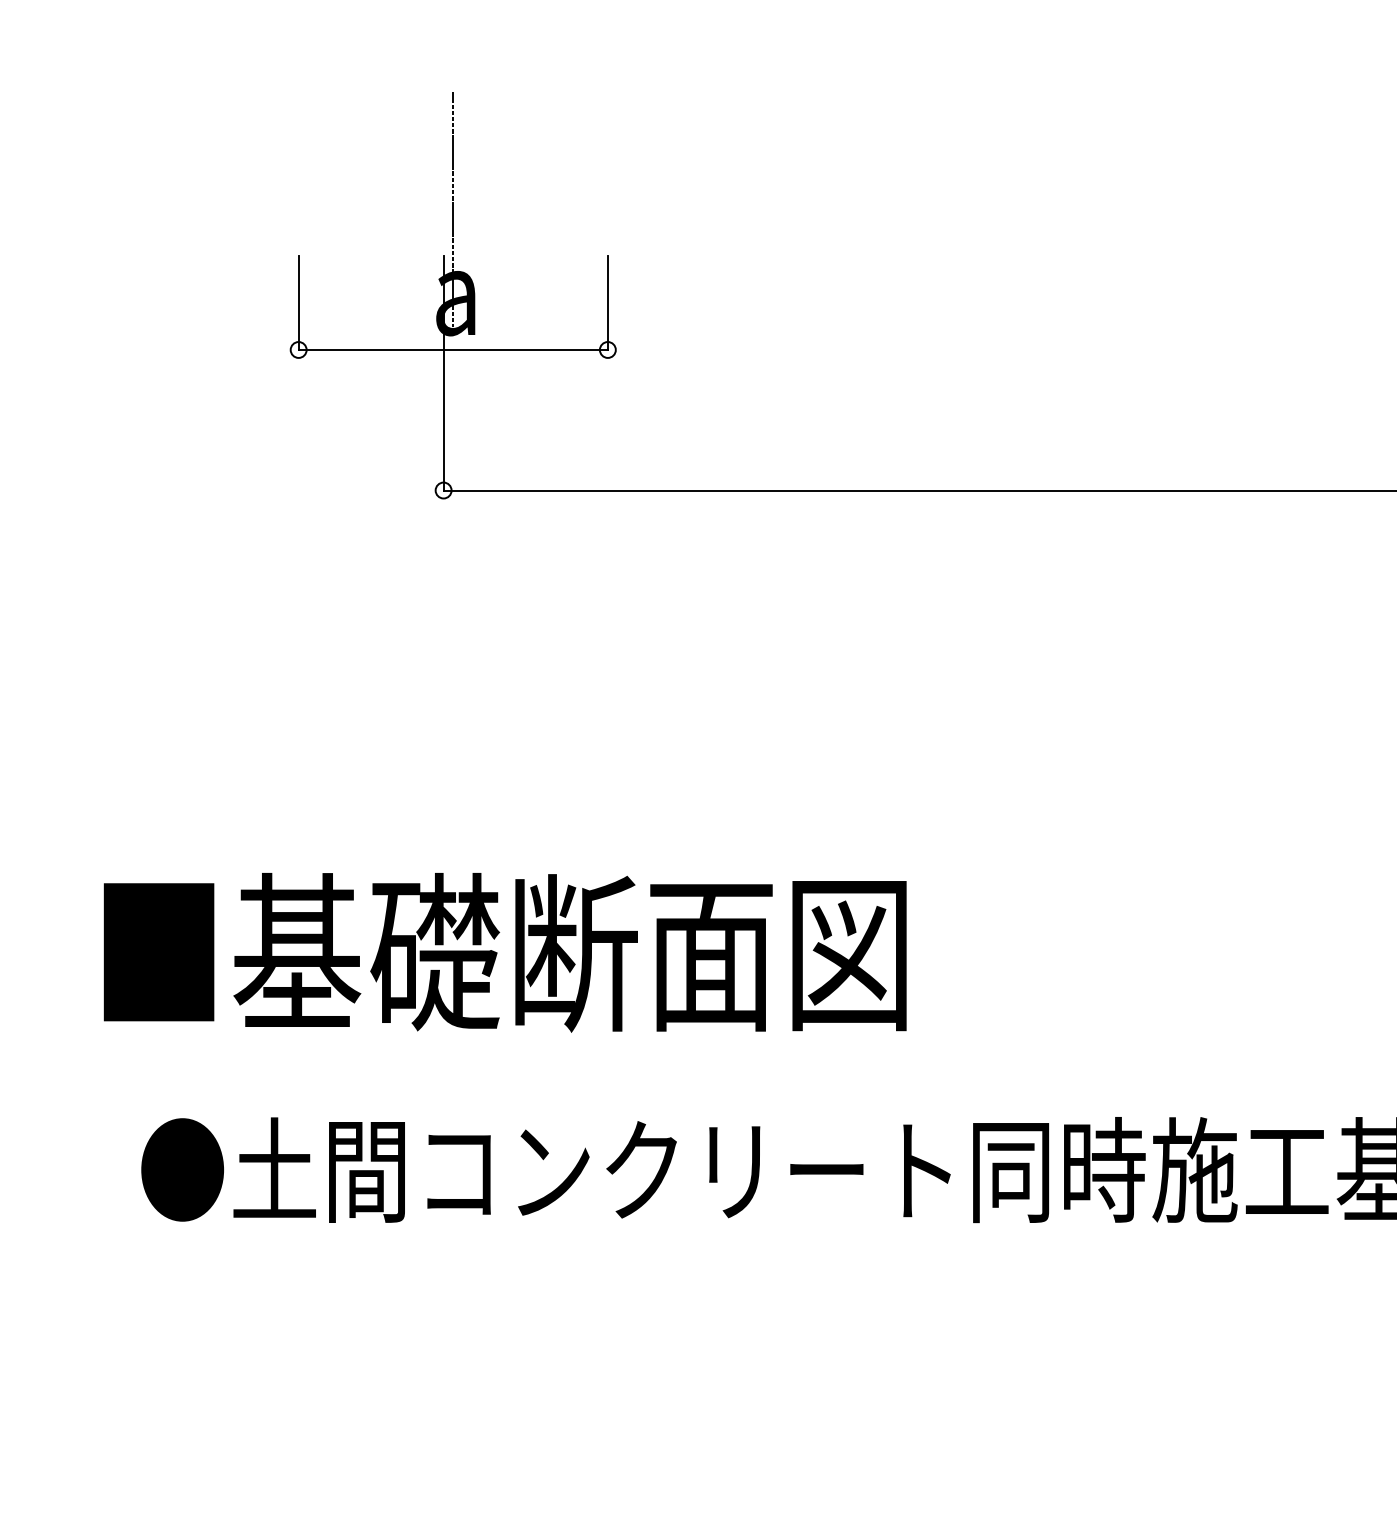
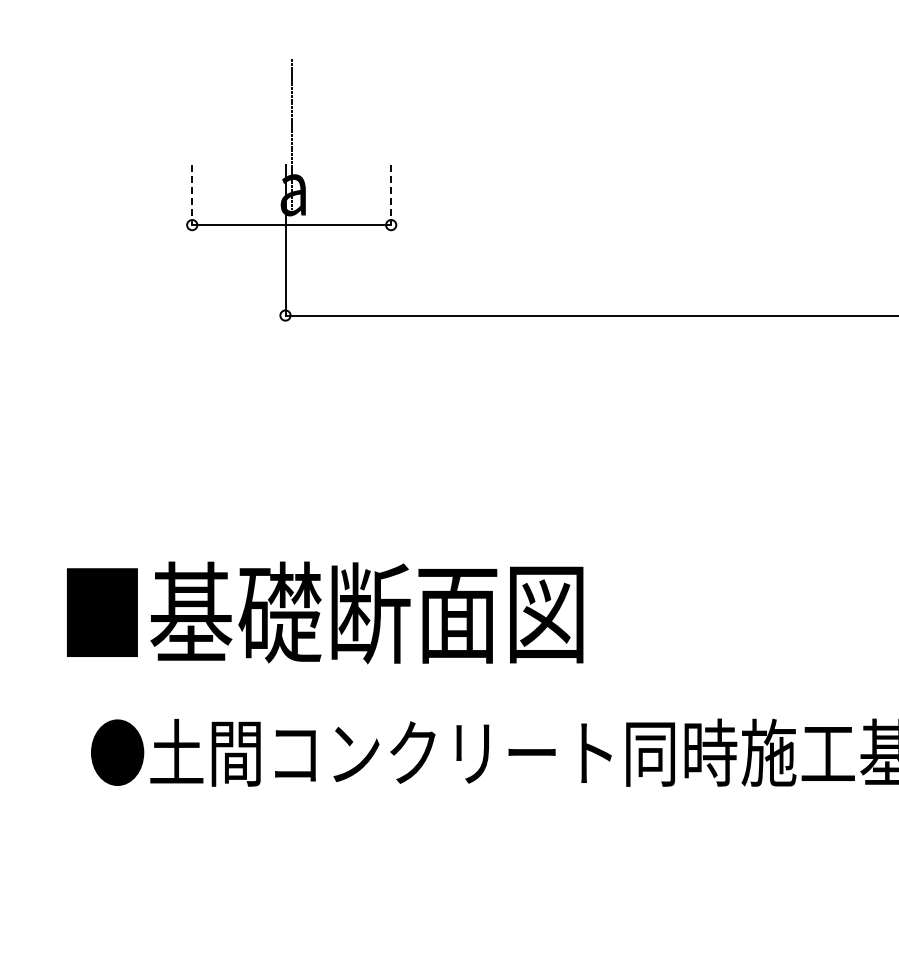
line: (299, 303) -> (192, 195), solid -> dashed
line: (608, 303) -> (391, 195), solid -> dashed

